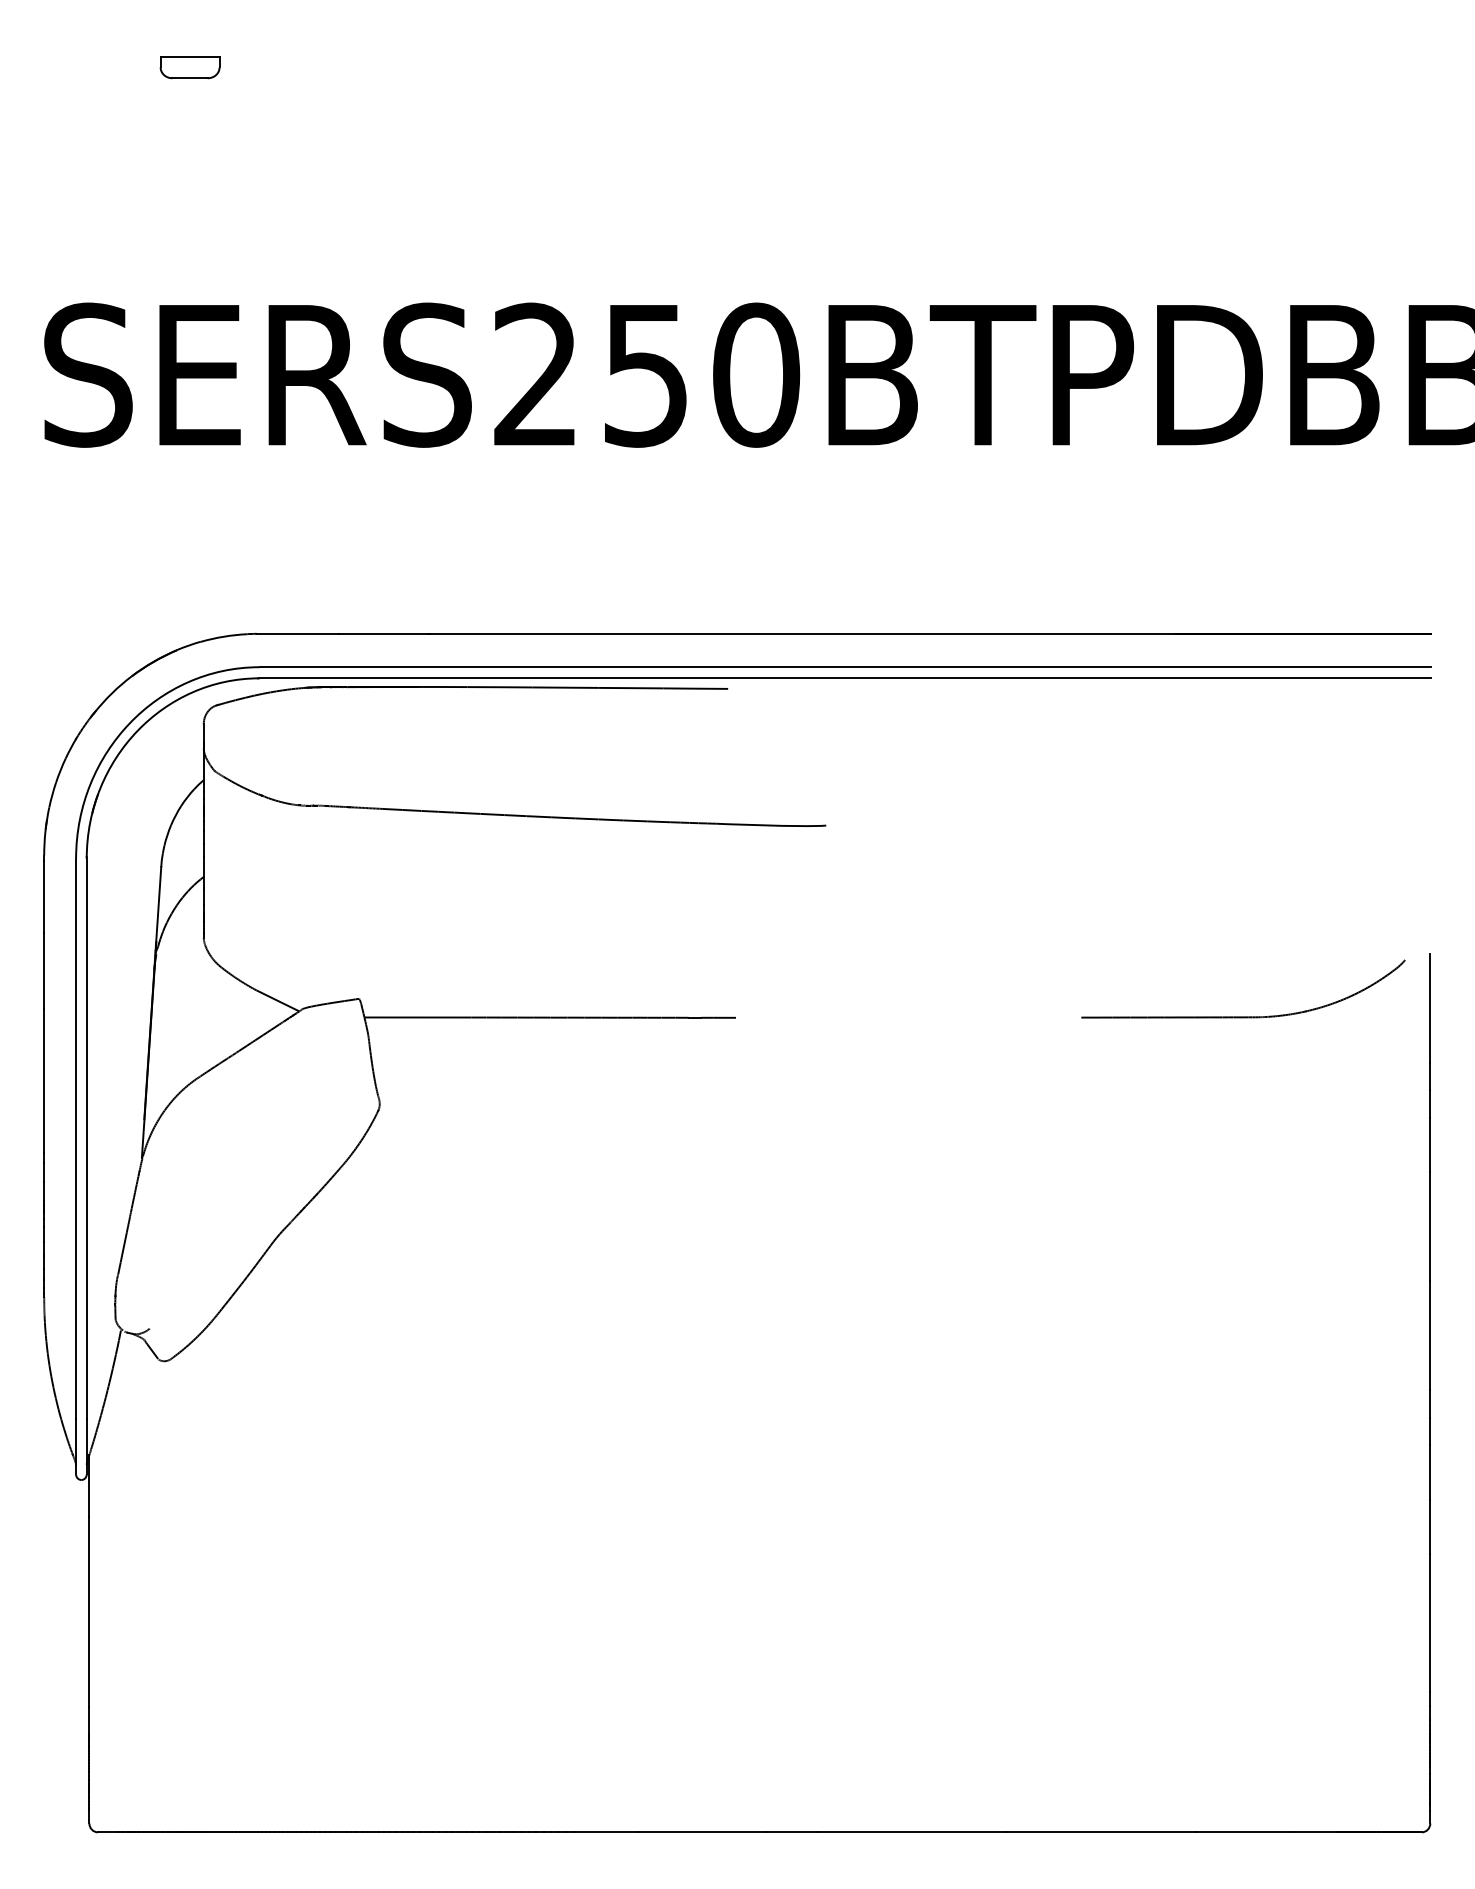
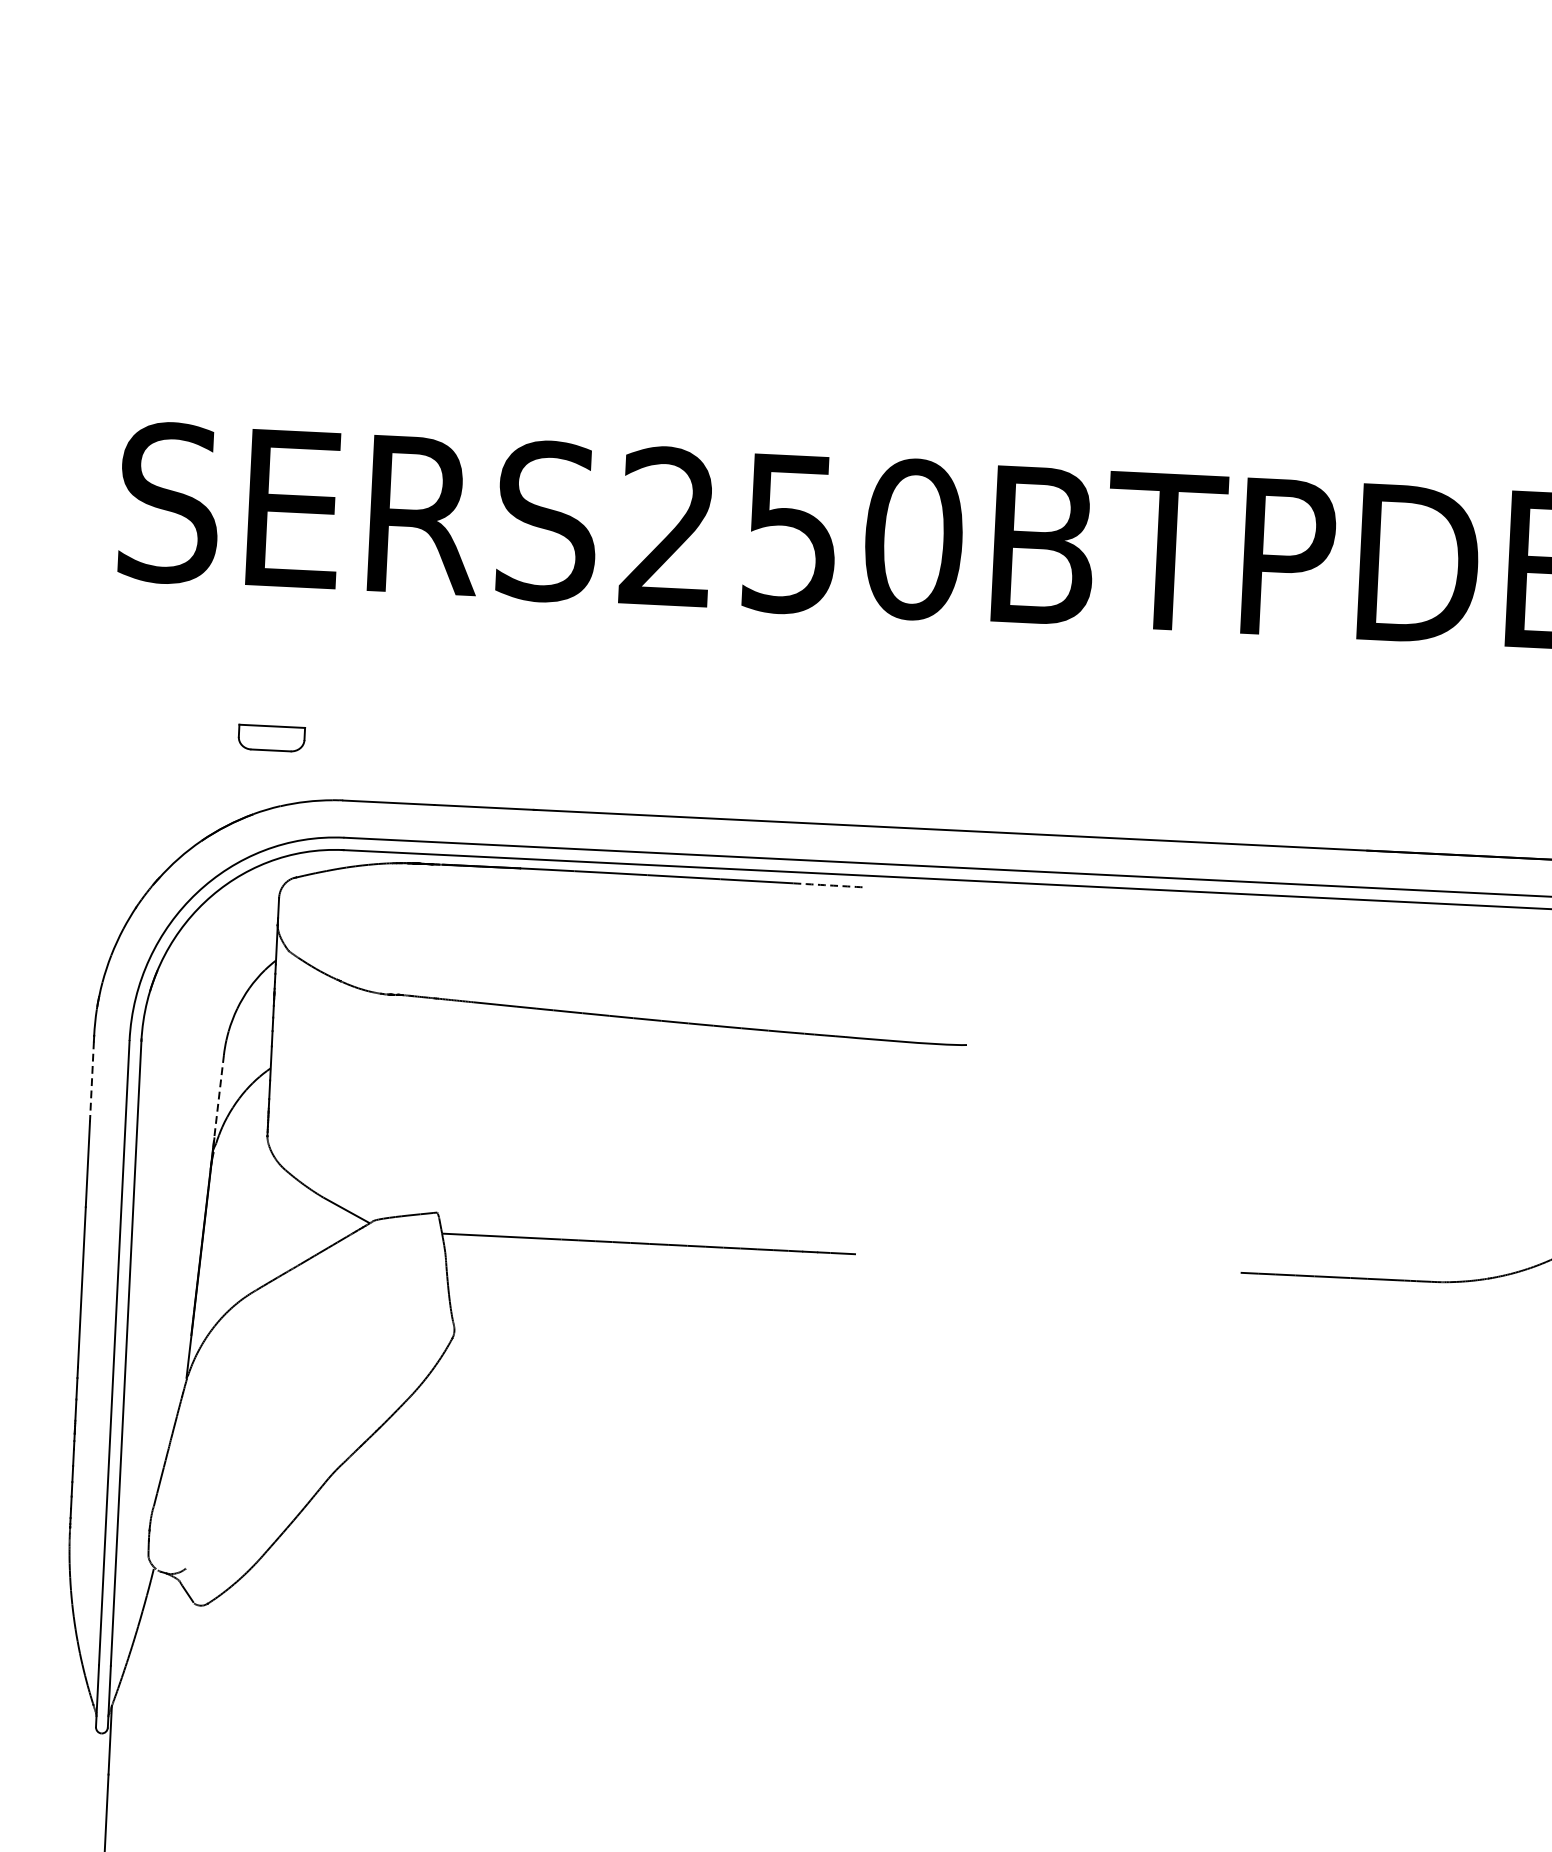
part: (189, 67) -> (270, 738), moved
arc: (695, 688) -> (828, 885), solid -> dashed
line: (44, 896) -> (92, 1081), solid -> dashed
line: (158, 908) -> (218, 1101), solid -> dashed

